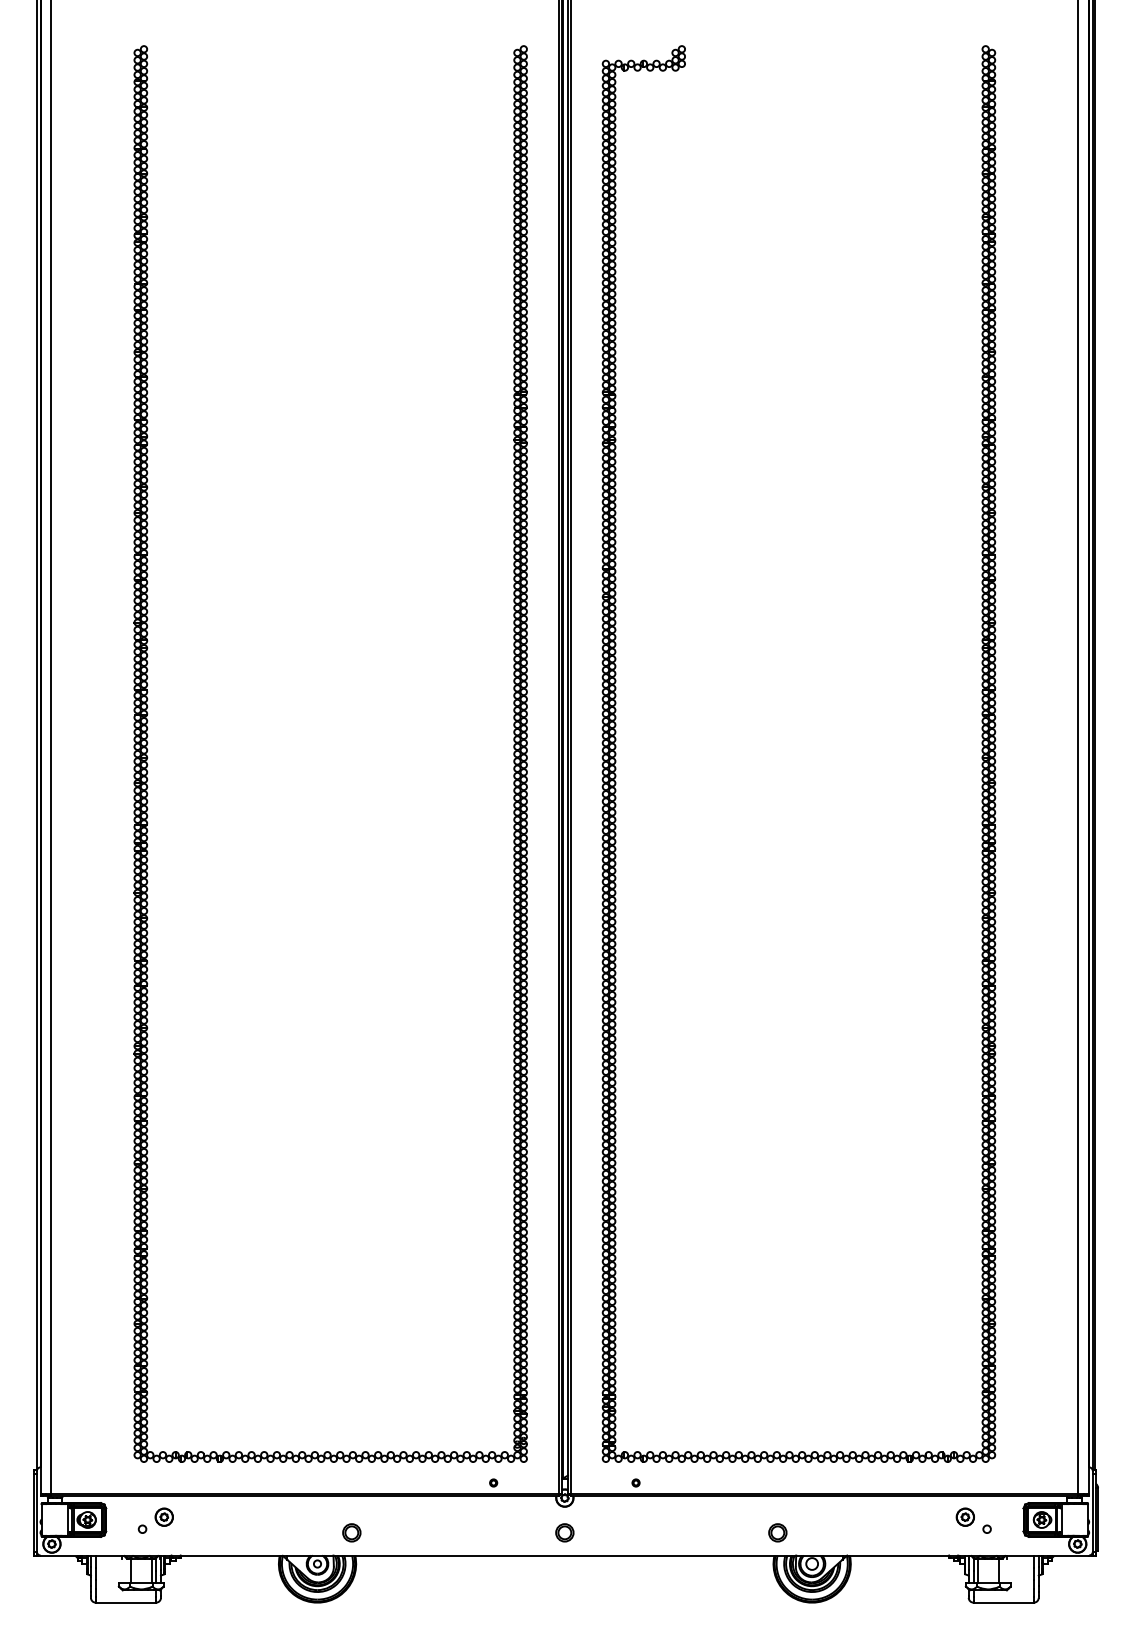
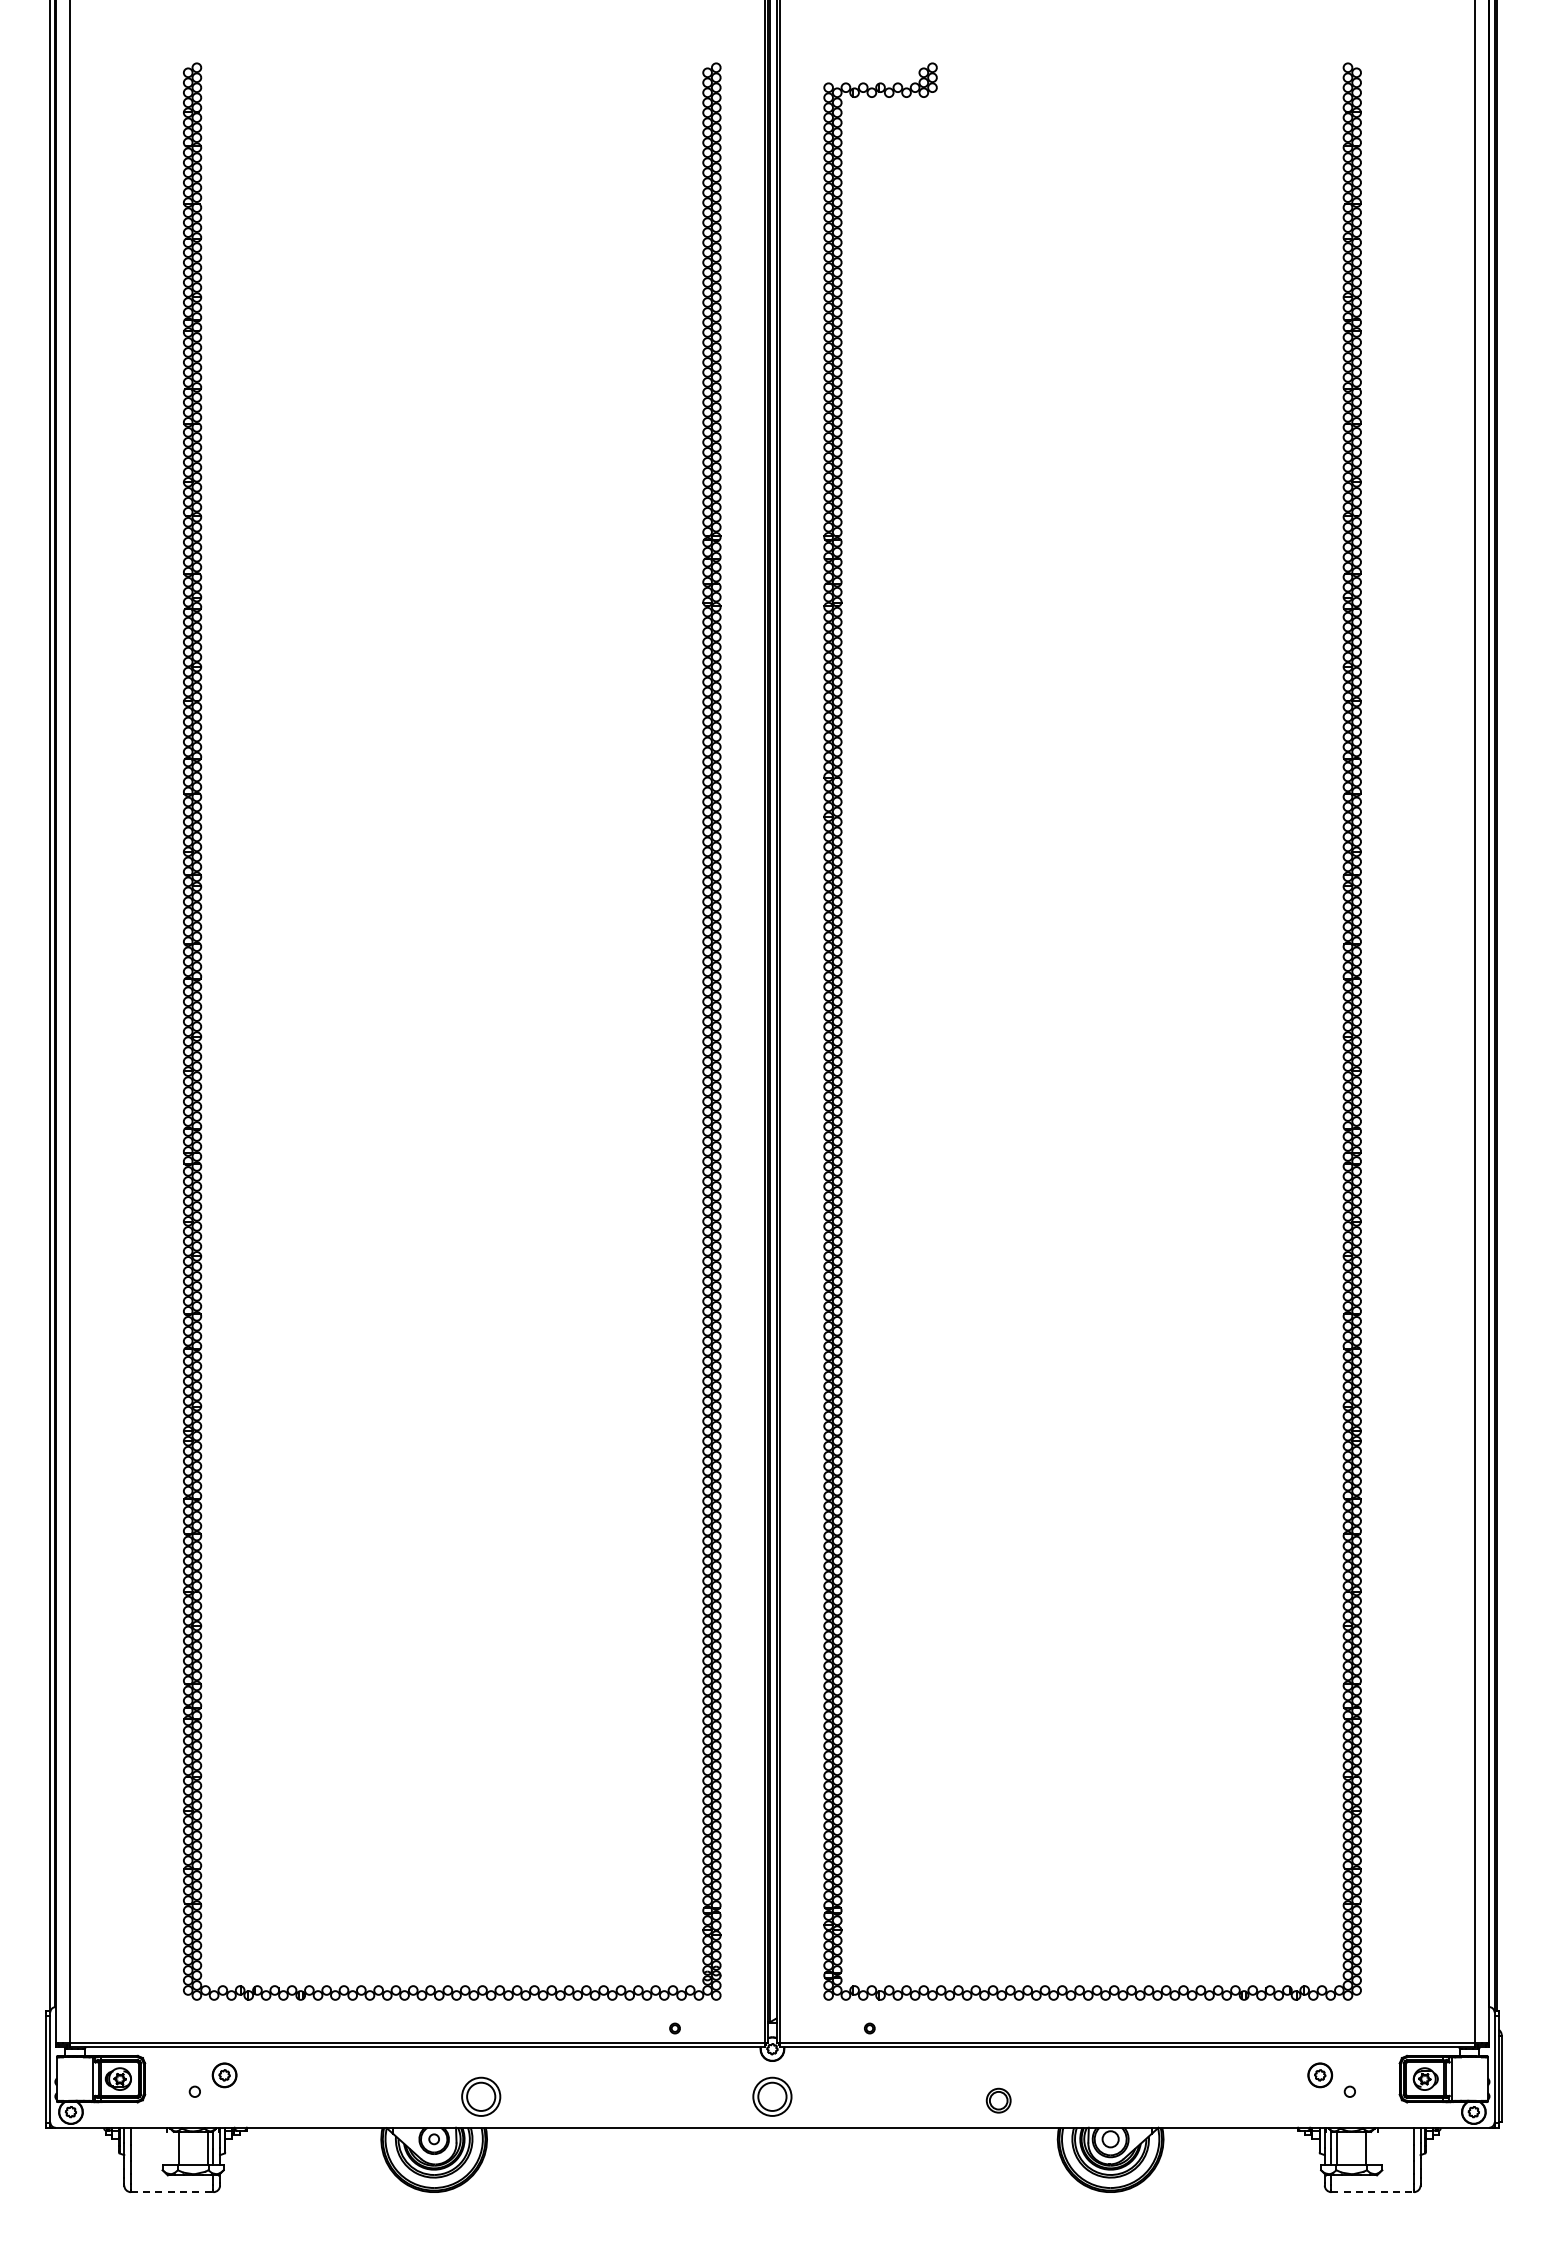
part: (351, 1532) -> (480, 2096), size x1.6
part: (564, 1532) -> (772, 2096), size x1.6
part: (777, 1532) -> (998, 2100), moved
line: (126, 1602) -> (172, 2192), solid -> dashed
line: (1004, 1602) -> (1373, 2192), solid -> dashed

